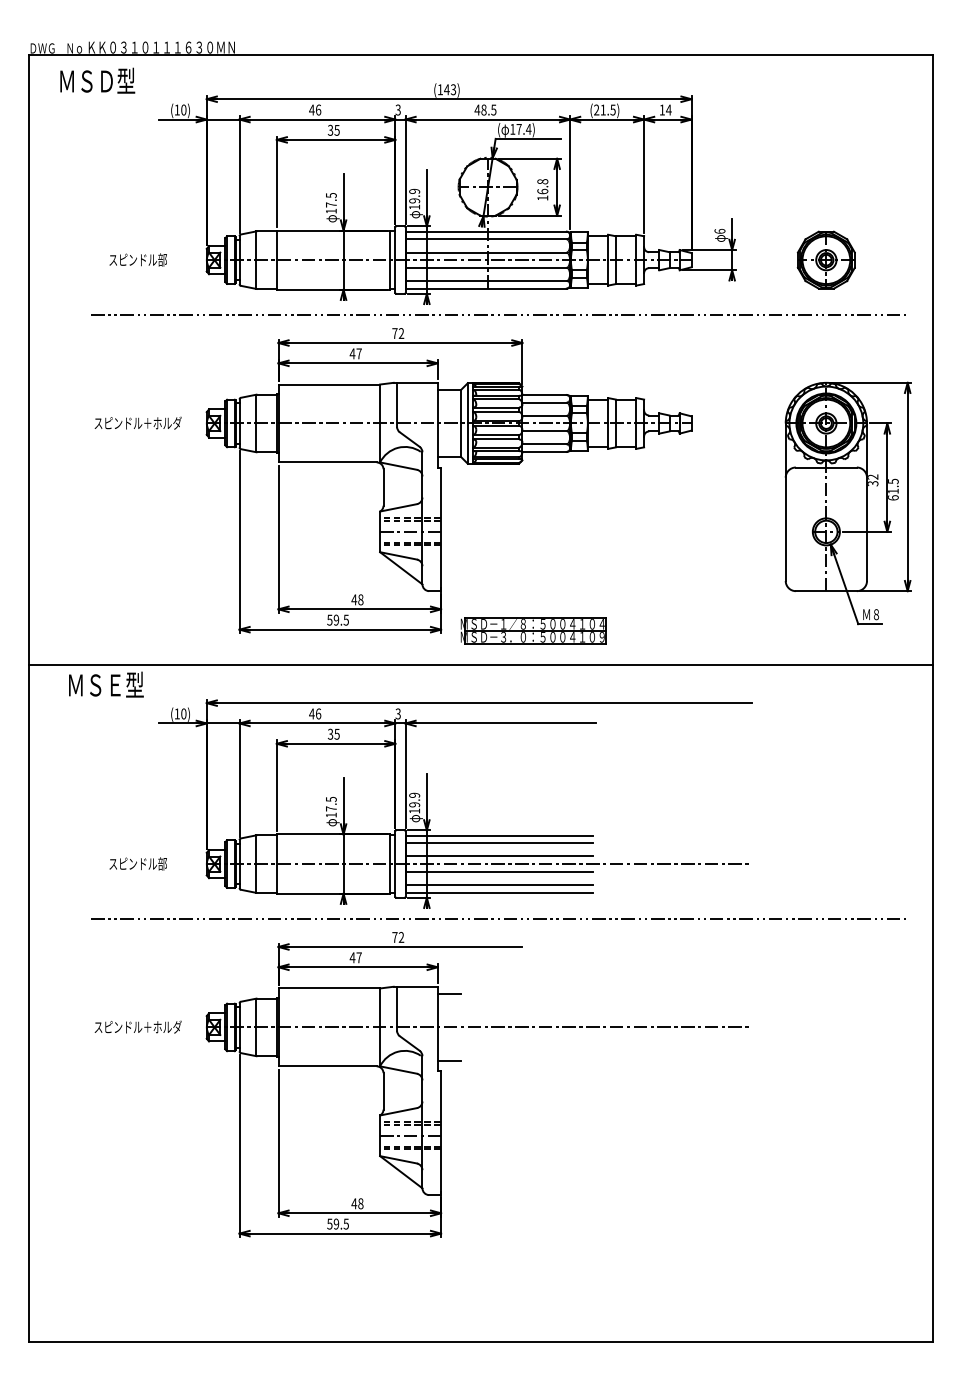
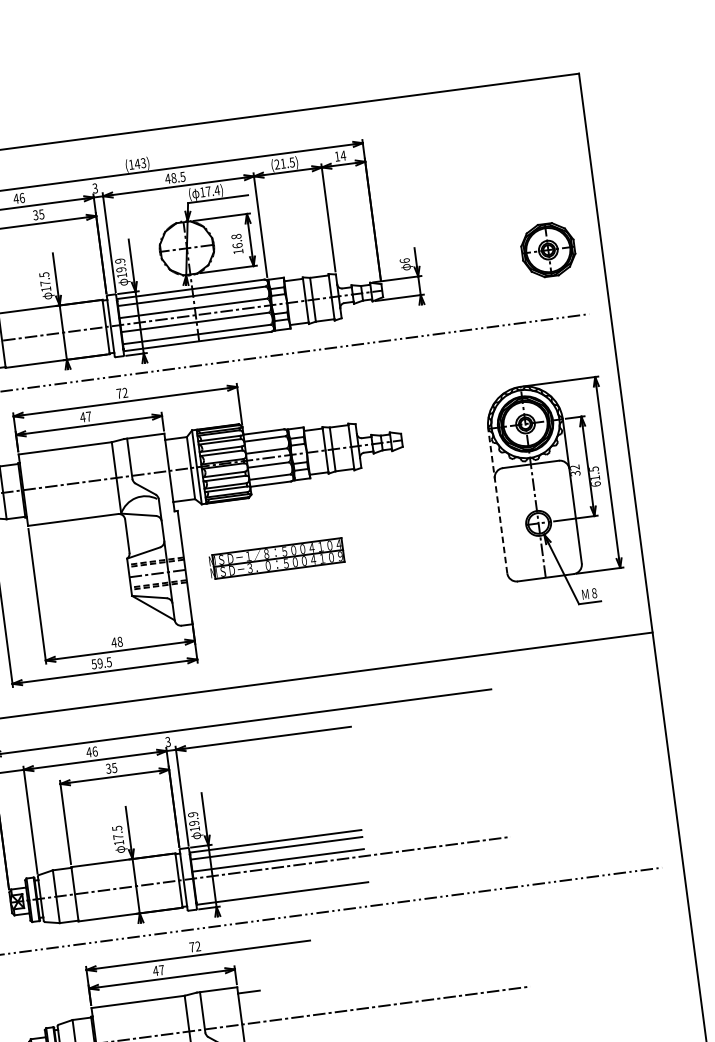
part: (825, 259) -> (547, 249), moved
line: (785, 502) -> (497, 501), solid -> dashed
part: (533, 630) -> (276, 558), moved
line: (499, 871) -> (280, 874), removed
line: (499, 884) -> (281, 886), removed

